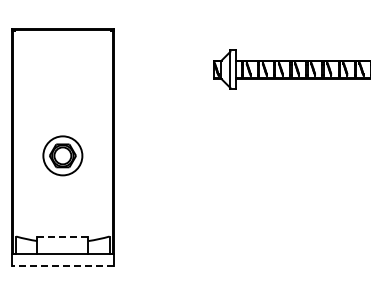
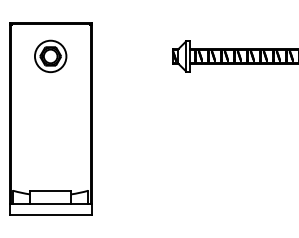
part: (62, 155) -> (50, 56), moved
line: (63, 236) -> (51, 190), dashed -> solid
line: (62, 266) -> (50, 214), dashed -> solid

